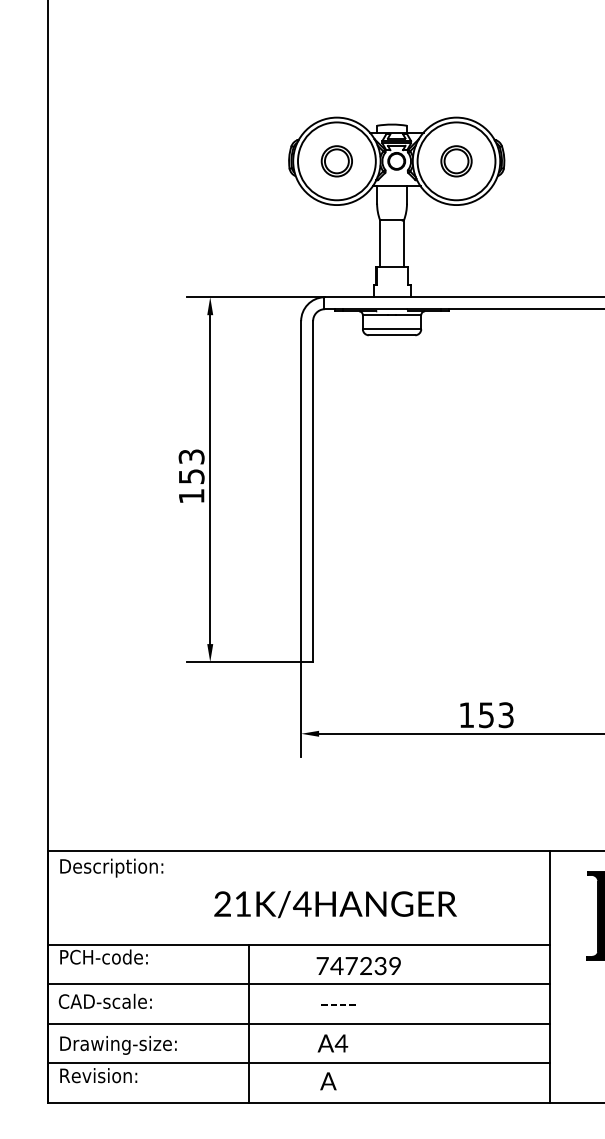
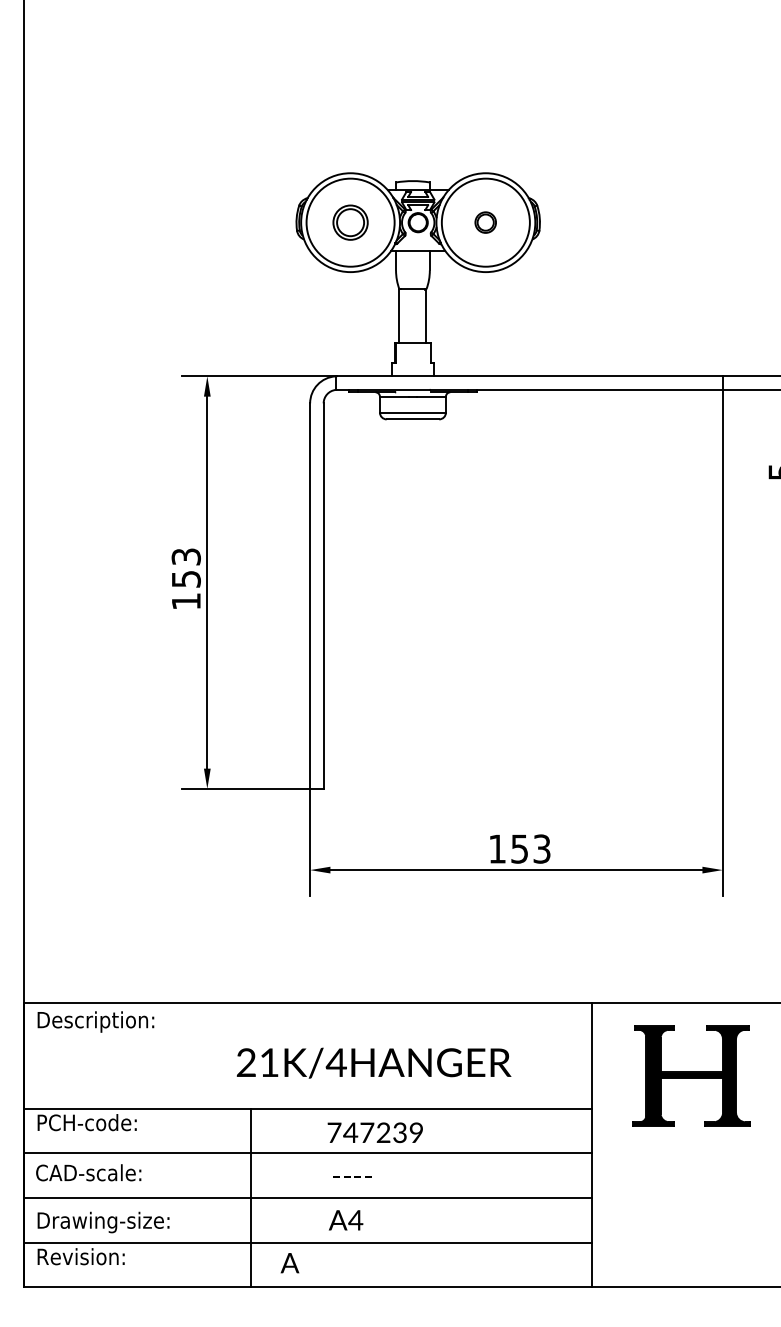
part: (456, 161) -> (485, 222), size x0.6
text: (335, 903) -> (373, 1062), moved
text: (327, 1081) -> (289, 1263), moved

